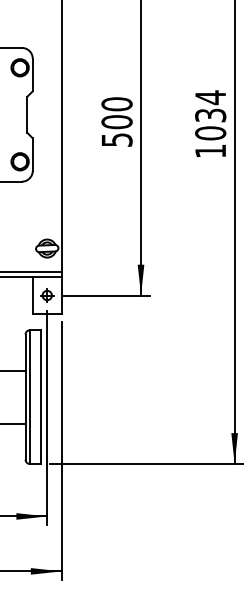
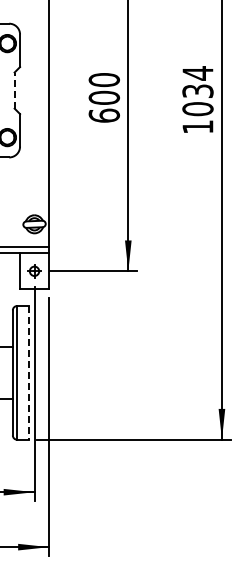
line: (27, 114) -> (14, 90), solid -> dashed
text: (116, 139) -> (103, 115), 500 -> 600
line: (41, 397) -> (28, 373), solid -> dashed

